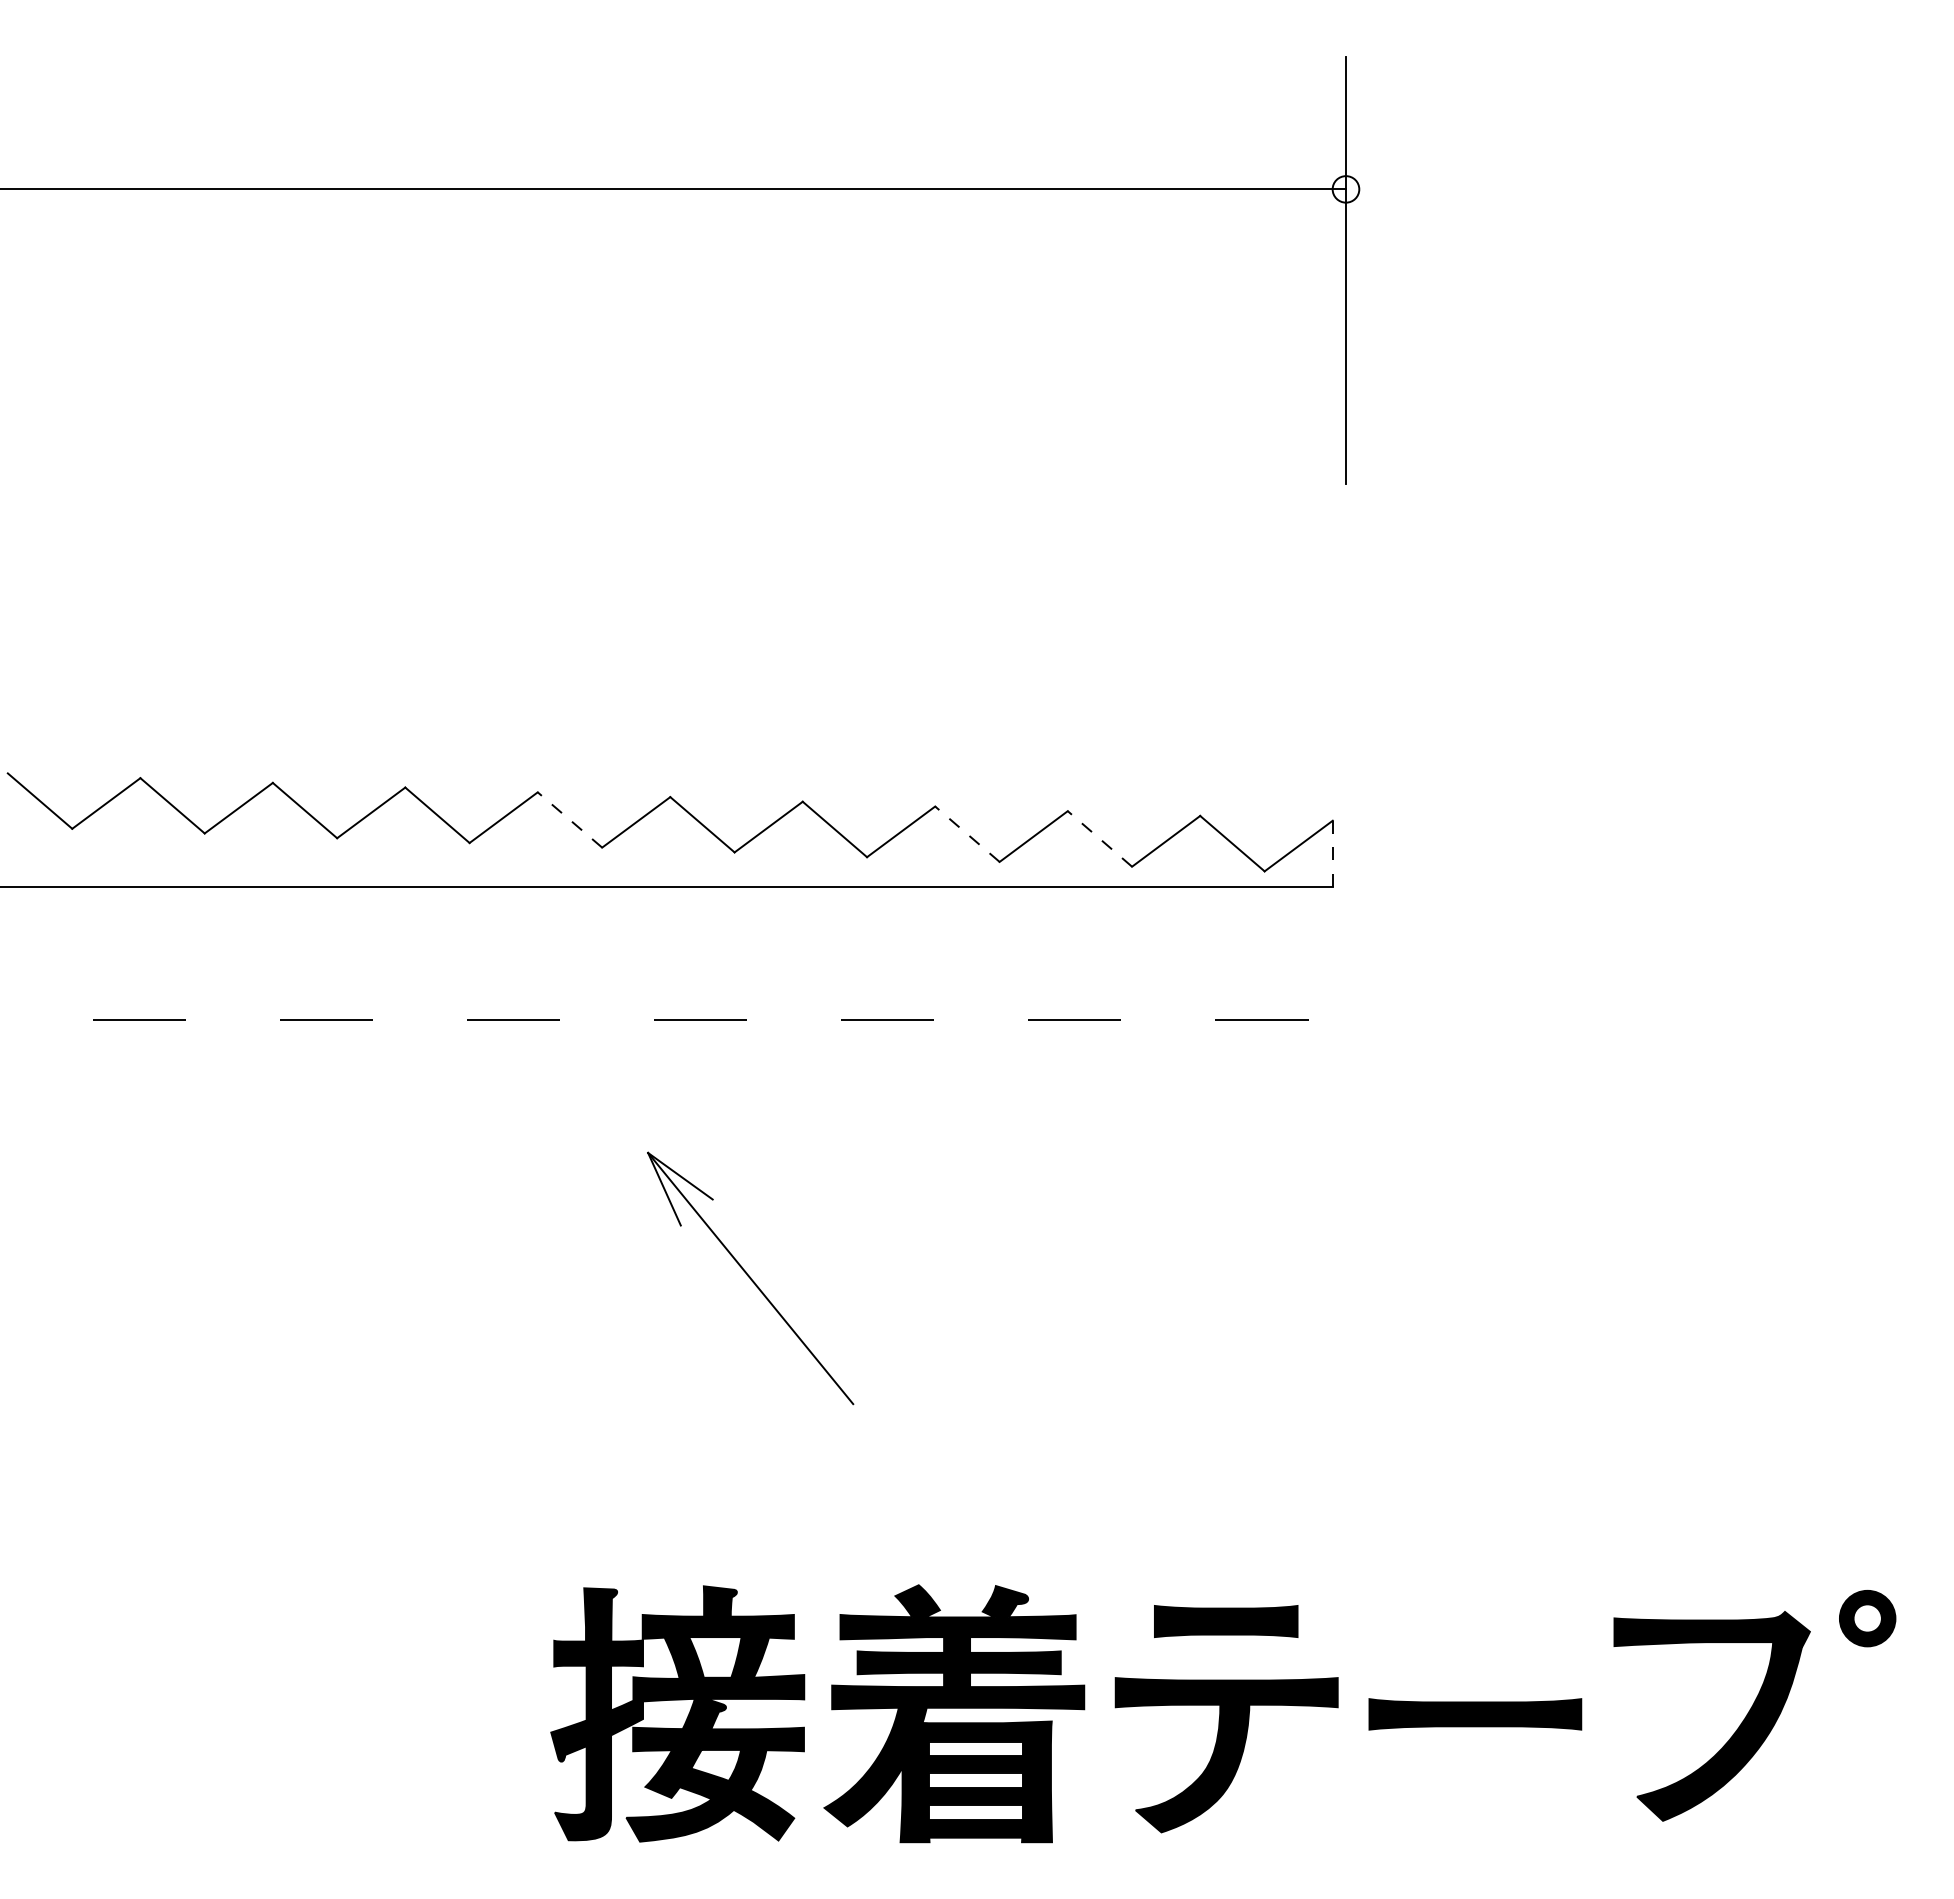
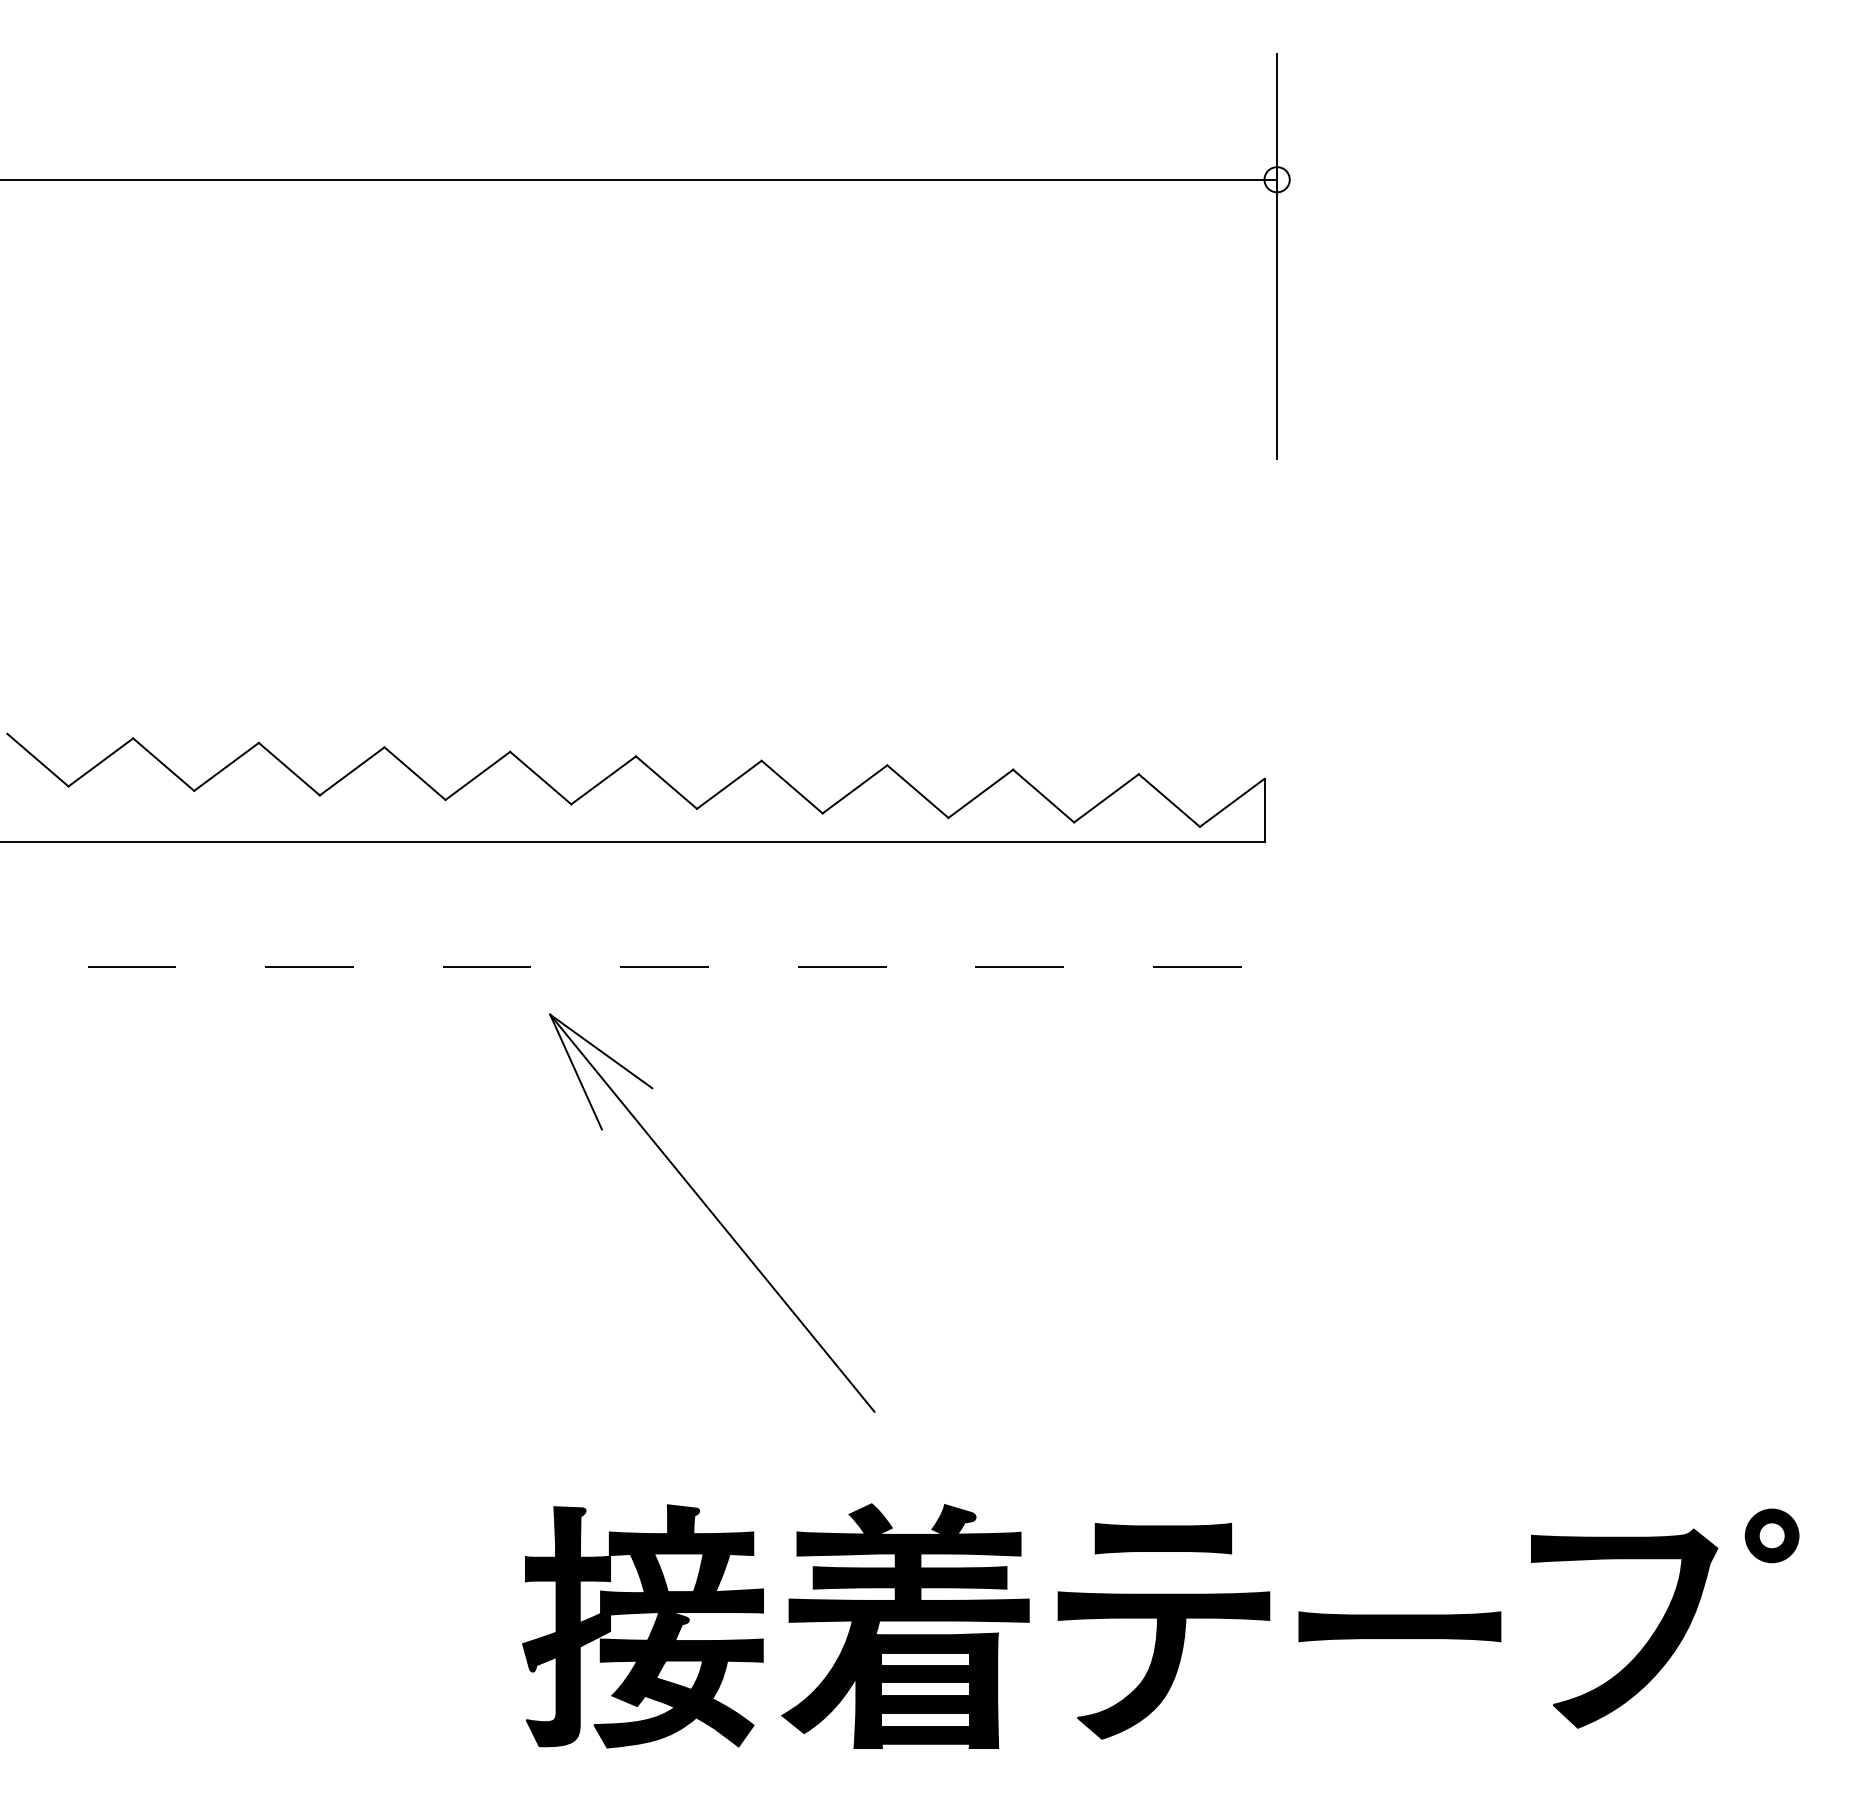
line: (569, 819) -> (540, 777), dashed -> solid
line: (967, 833) -> (917, 790), dashed -> solid
line: (1099, 838) -> (1043, 795), dashed -> solid
line: (1332, 854) -> (1264, 810), dashed -> solid
part: (750, 1278) -> (712, 1213), size x1.67

